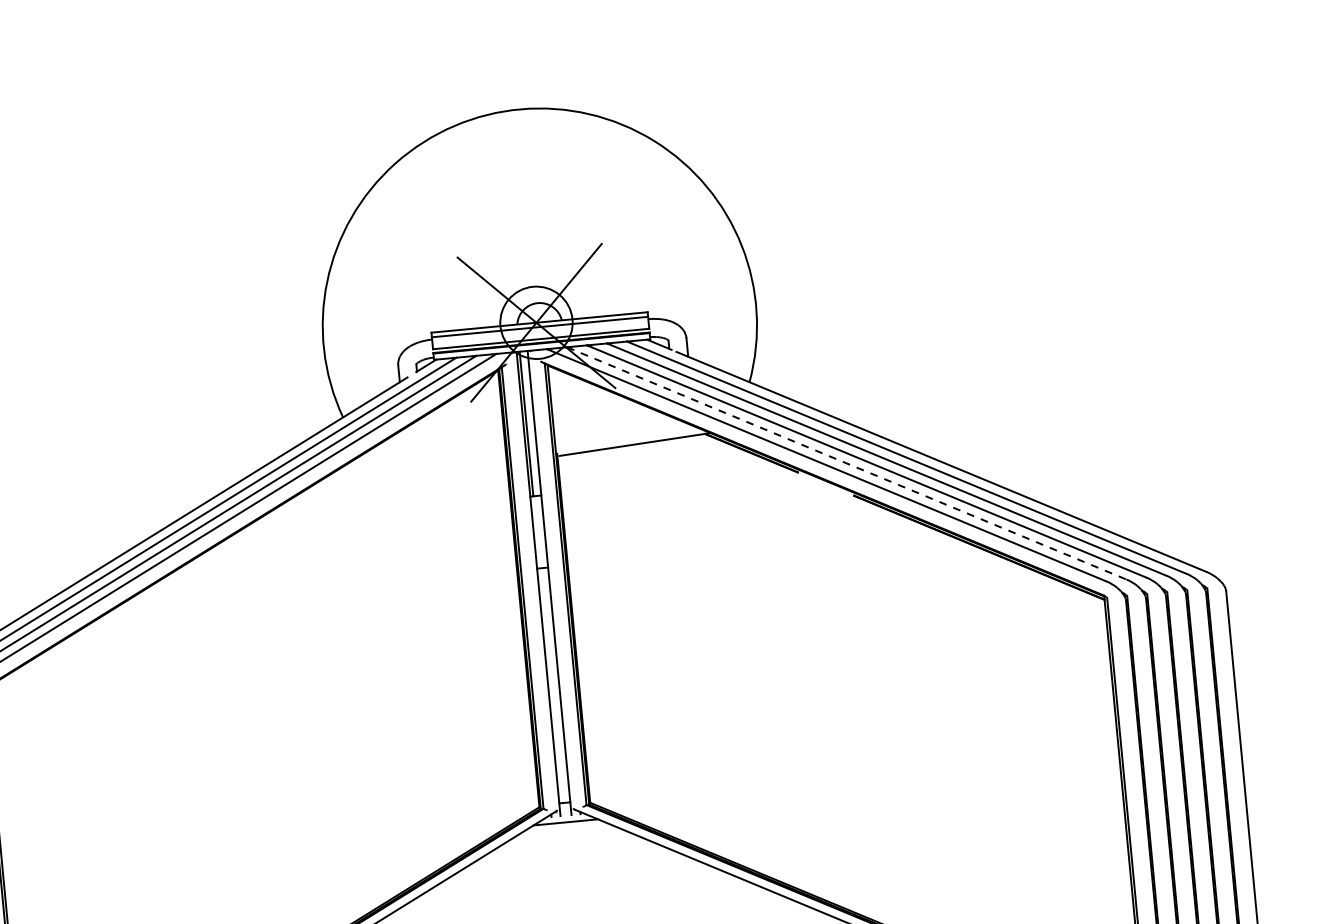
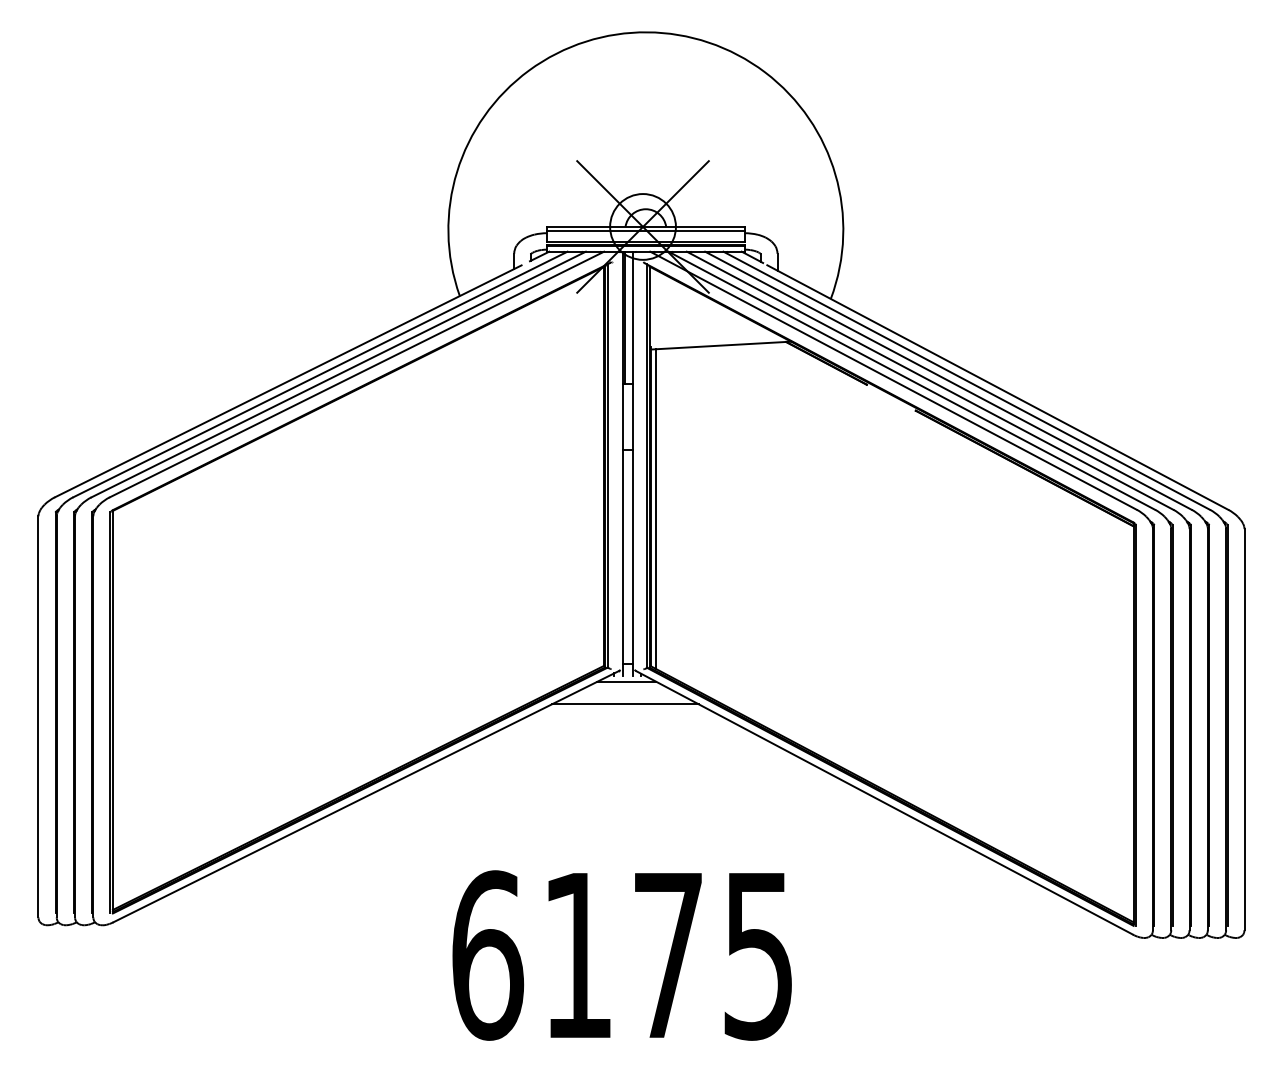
line: (847, 463) -> (912, 380), dashed -> solid
line: (579, 629) -> (655, 508), added
line: (566, 847) -> (625, 704), added

